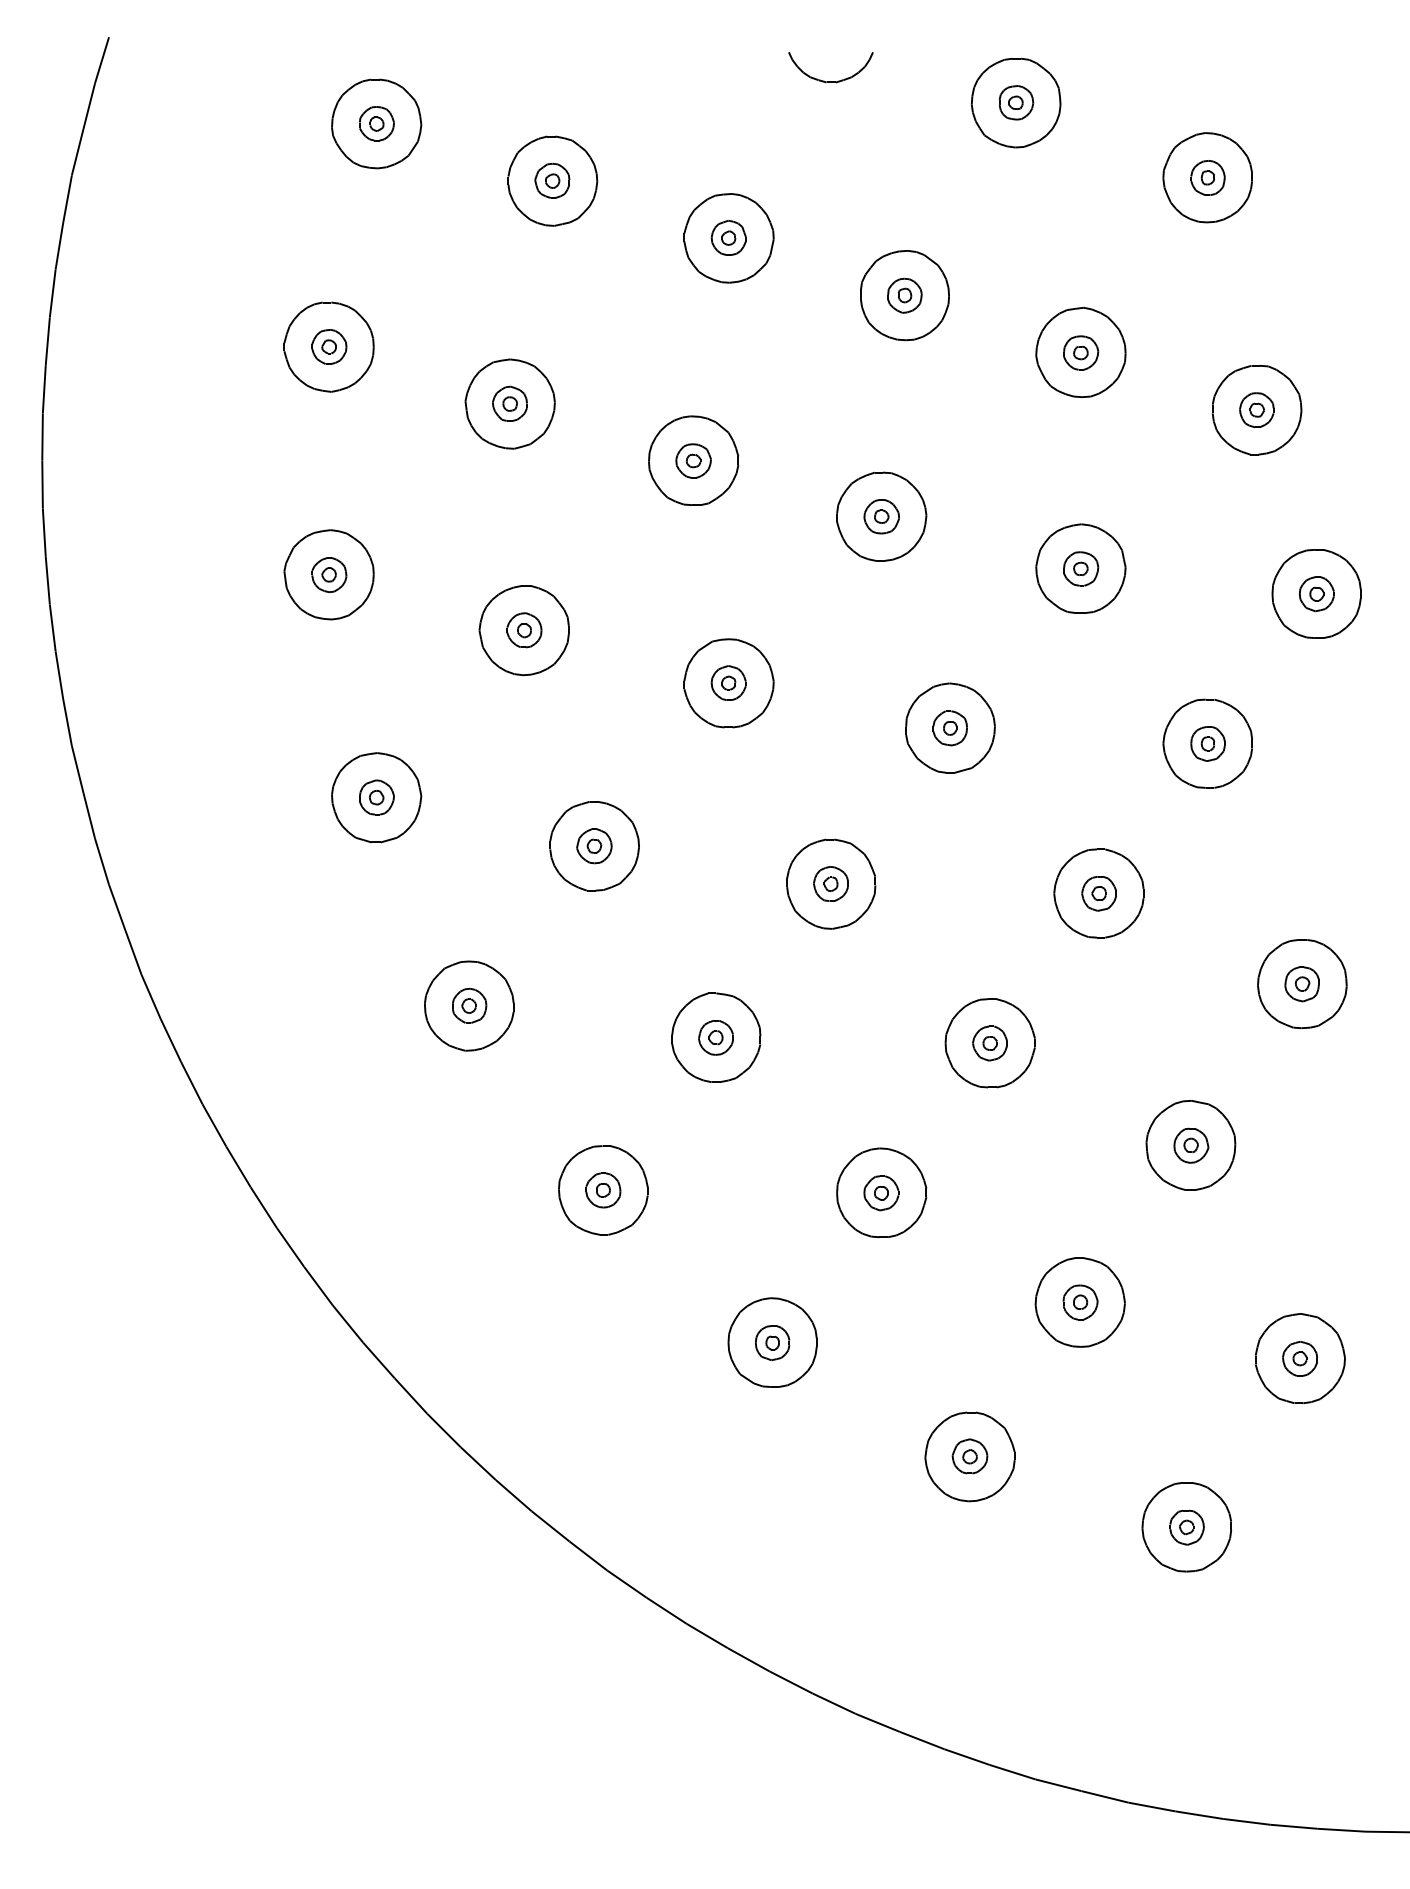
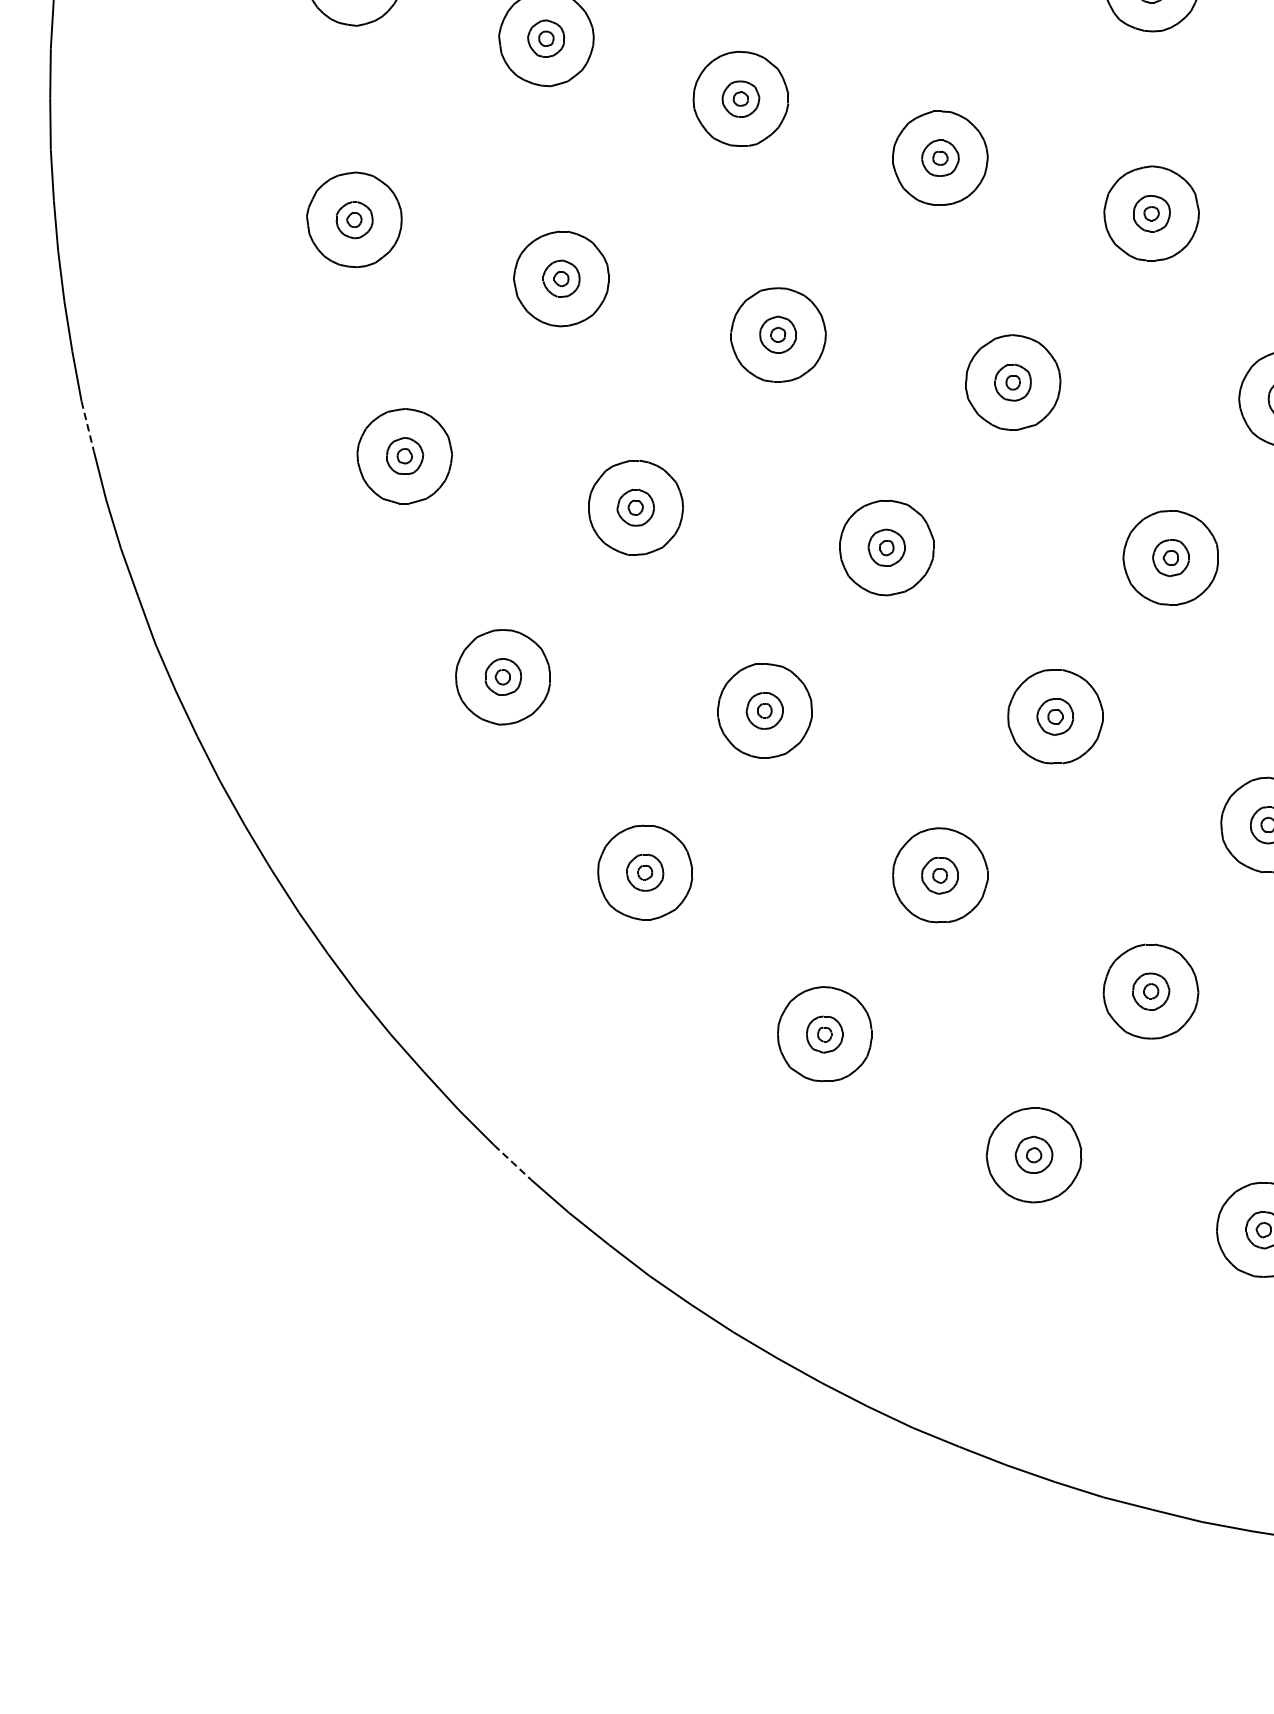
line: (77, 770) -> (87, 427), solid -> dashed
line: (478, 1463) -> (512, 1162), solid -> dashed

